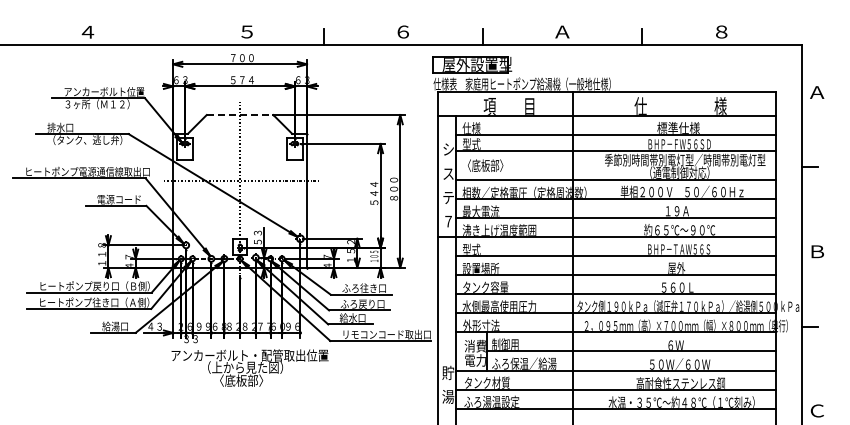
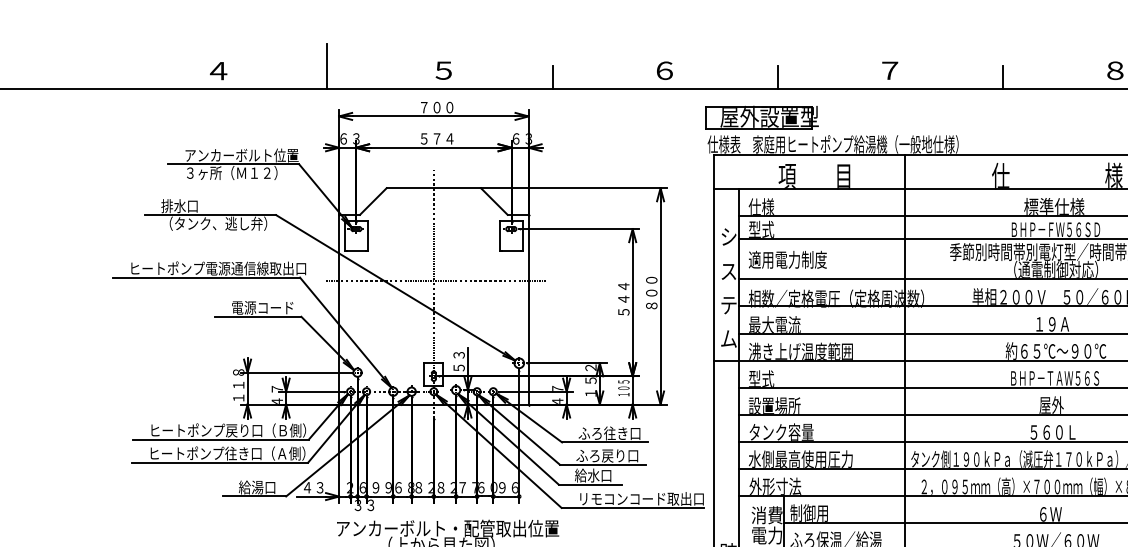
line: (164, 28) -> (326, 65), added
text: (562, 31) -> (890, 69), Ａ -> ７
line: (240, 115) -> (434, 188), dashed -> solid
text: (489, 165) -> (786, 259), 〈底板部〉 -> 適用電力制度
text: (448, 221) -> (728, 338), ７ -> ム

